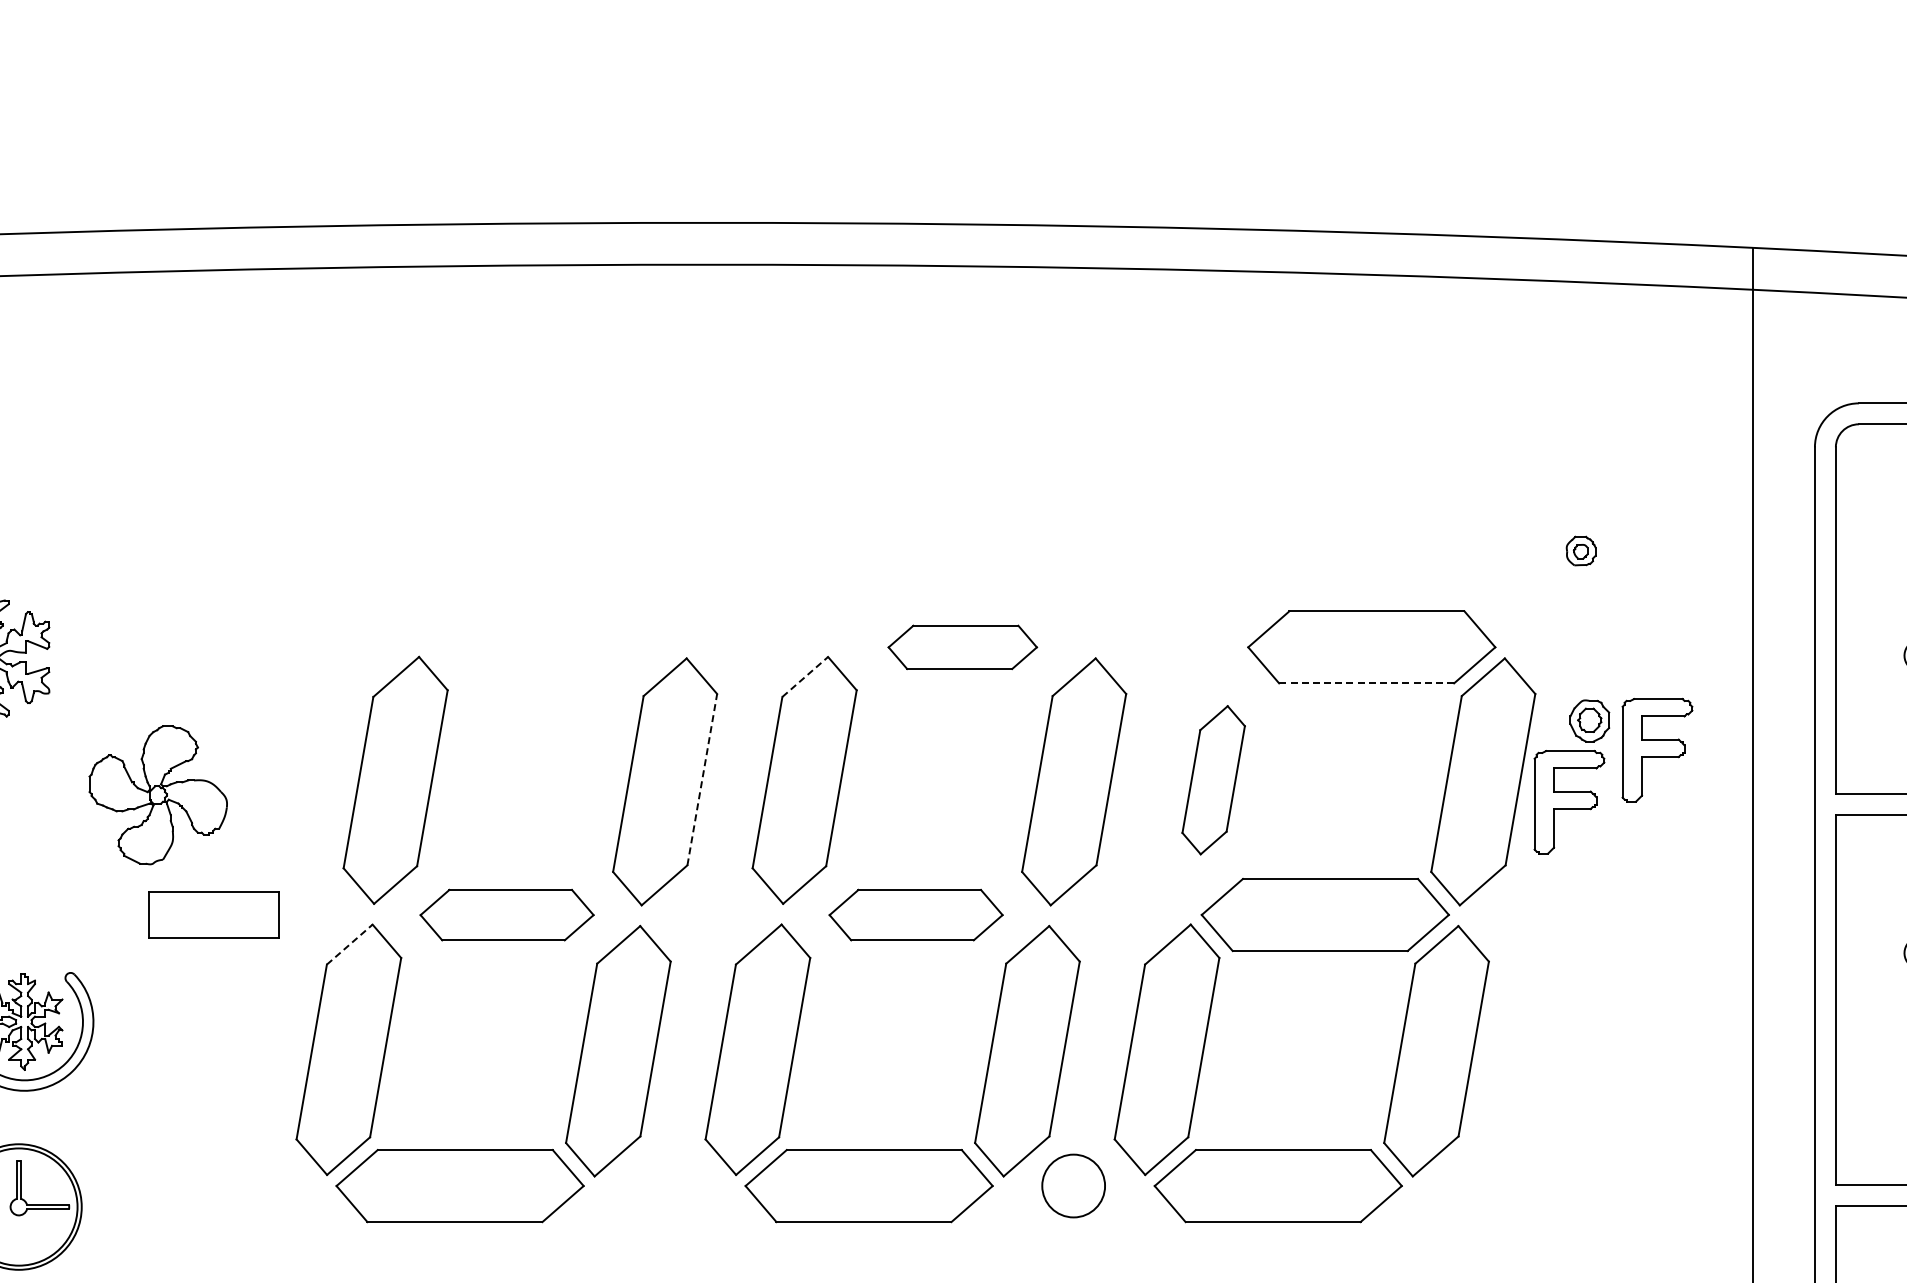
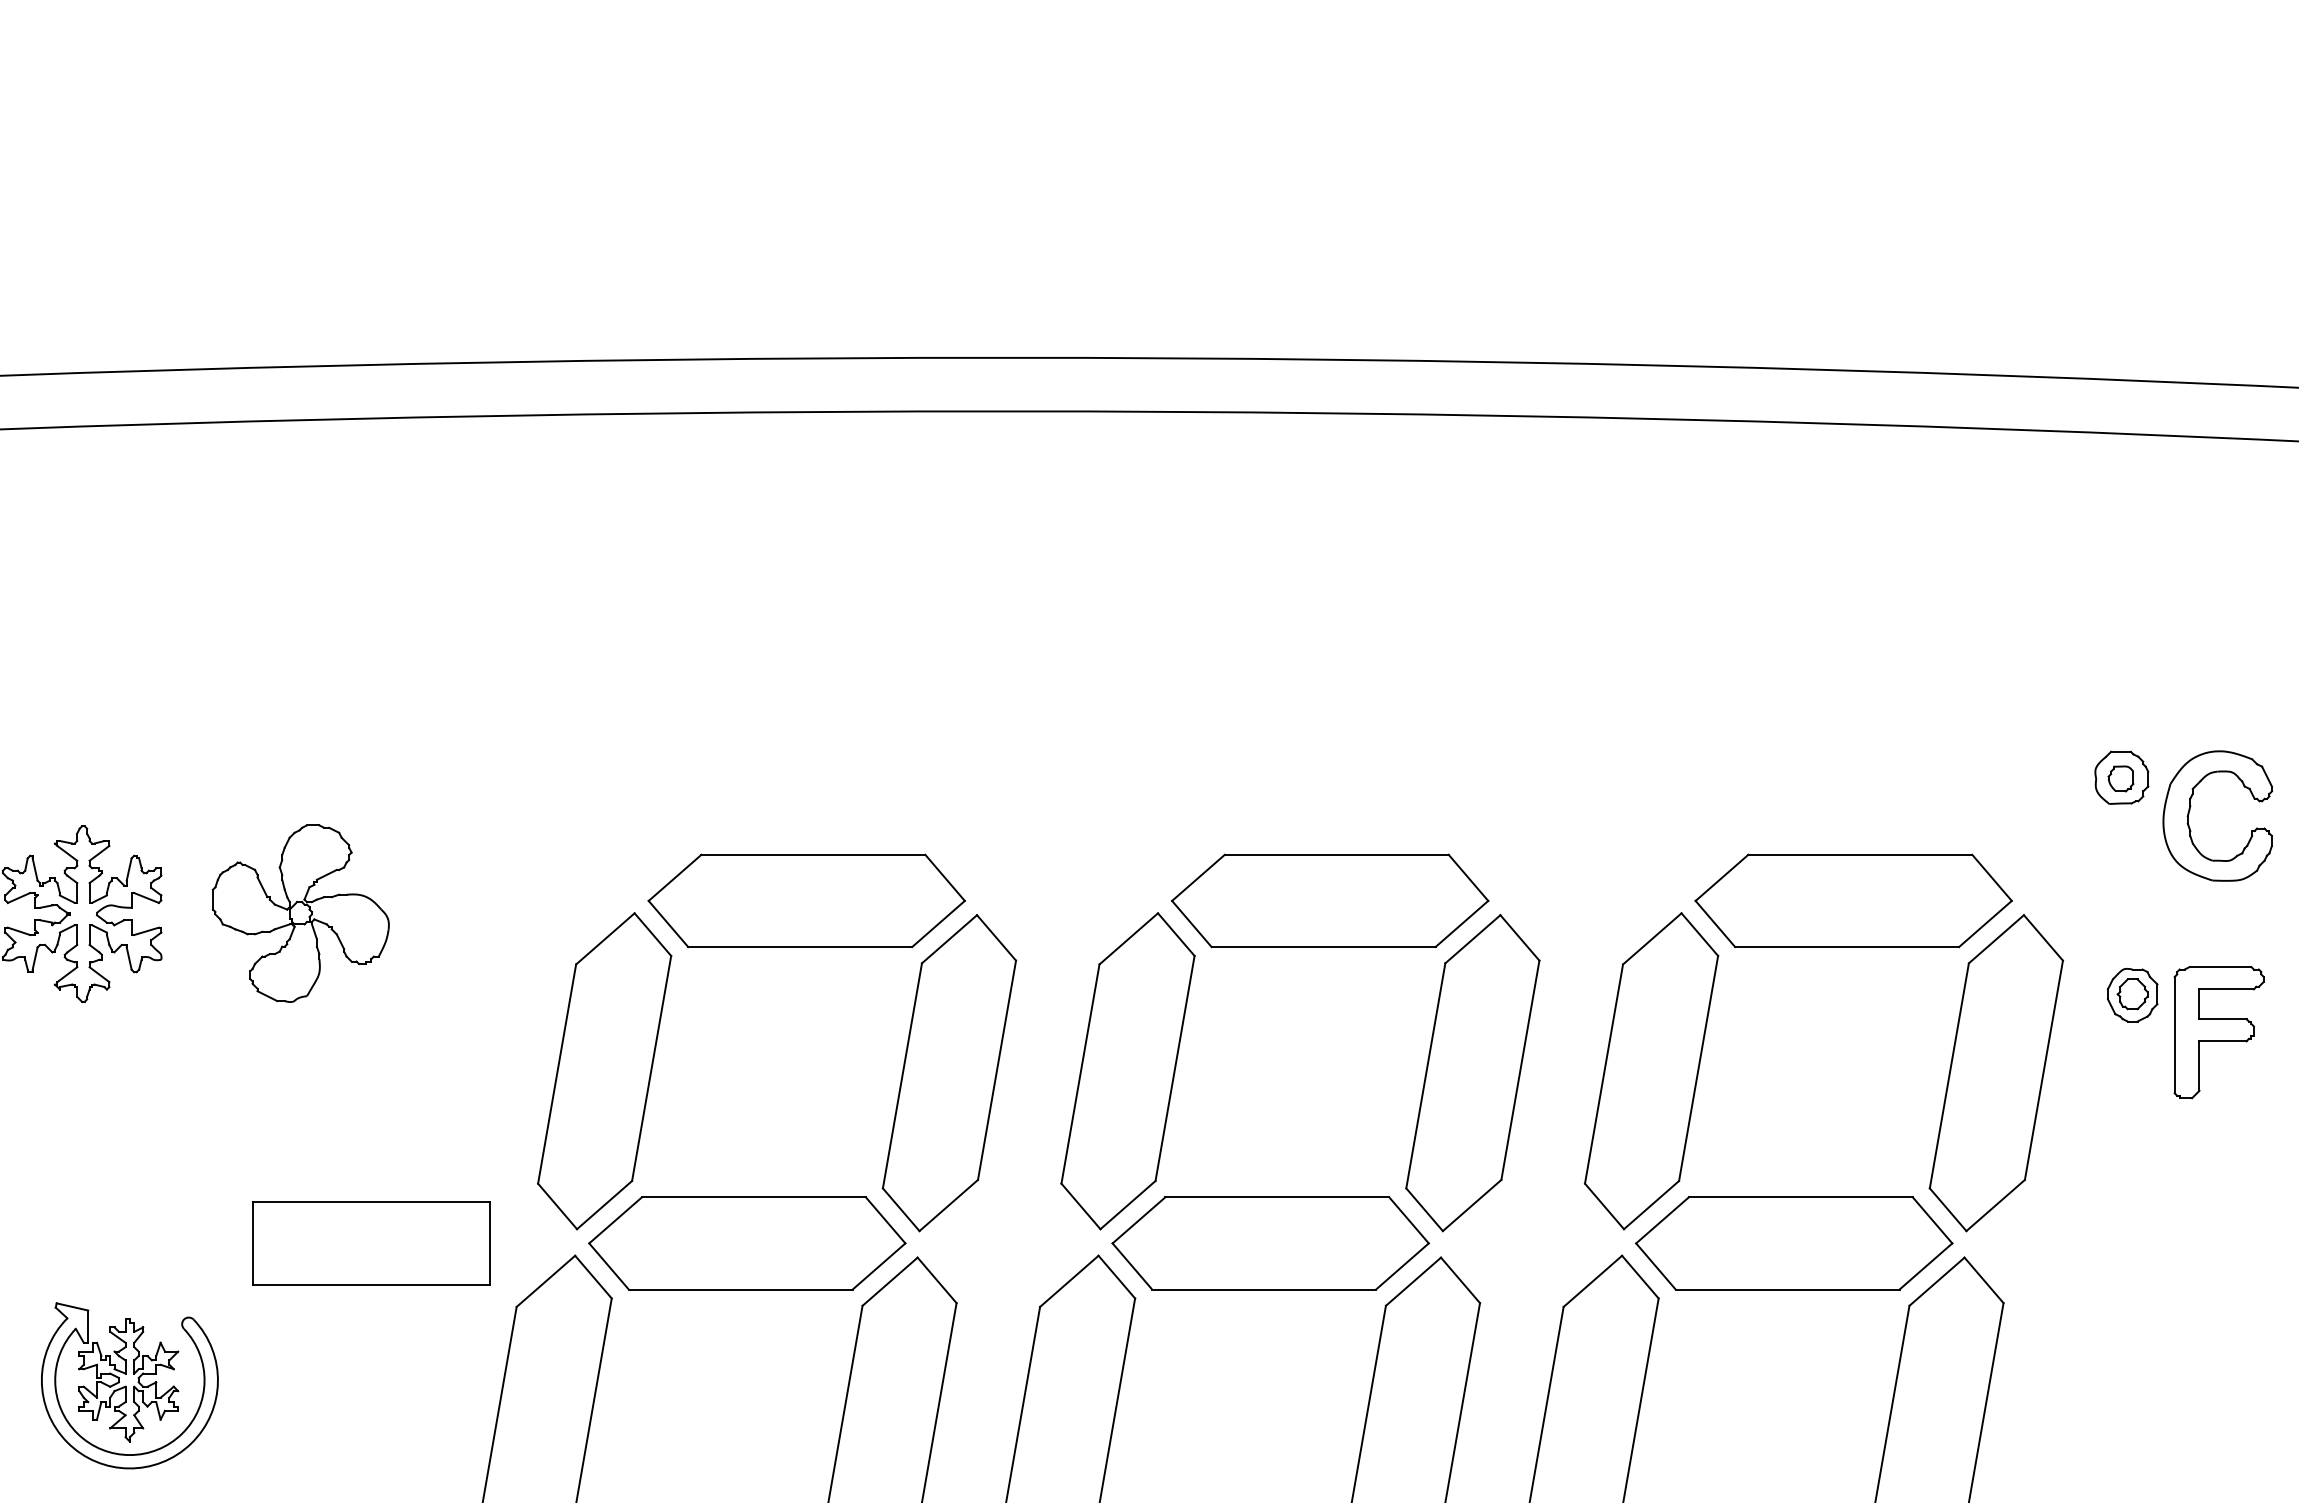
part: (1580, 550) -> (2120, 777), size x1.43
part: (1635, 575) -> (2191, 809), added
part: (553, 647) -> (806, 901), added
part: (962, 647) -> (1329, 901), size x1.67
line: (805, 676) -> (1129, 938), dashed -> solid
line: (1366, 683) -> (1846, 947), dashed -> solid
line: (702, 779) -> (997, 1070), dashed -> solid
part: (1213, 779) -> (1651, 1070), size x1.67
part: (157, 795) -> (299, 913), moved
part: (1569, 802) -> (2106, 1099), removed
part: (213, 914) -> (371, 1242), size x1.43
part: (506, 915) -> (746, 1244), size x1.43
part: (915, 915) -> (1269, 1244), size x1.43
line: (350, 944) -> (546, 1281), dashed -> solid

